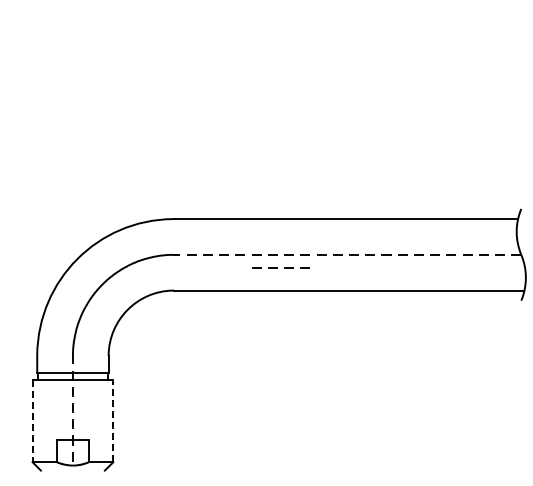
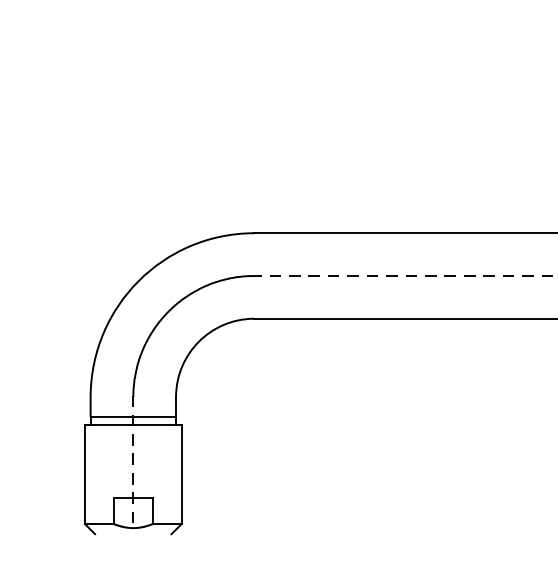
line: (277, 267) -> (378, 291), removed
line: (113, 420) -> (181, 474), dashed -> solid
line: (32, 421) -> (84, 475), dashed -> solid

